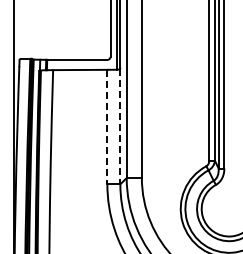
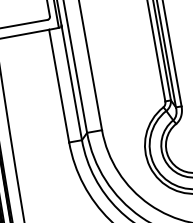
line: (120, 126) -> (71, 83), dashed -> solid
line: (107, 127) -> (59, 86), dashed -> solid

